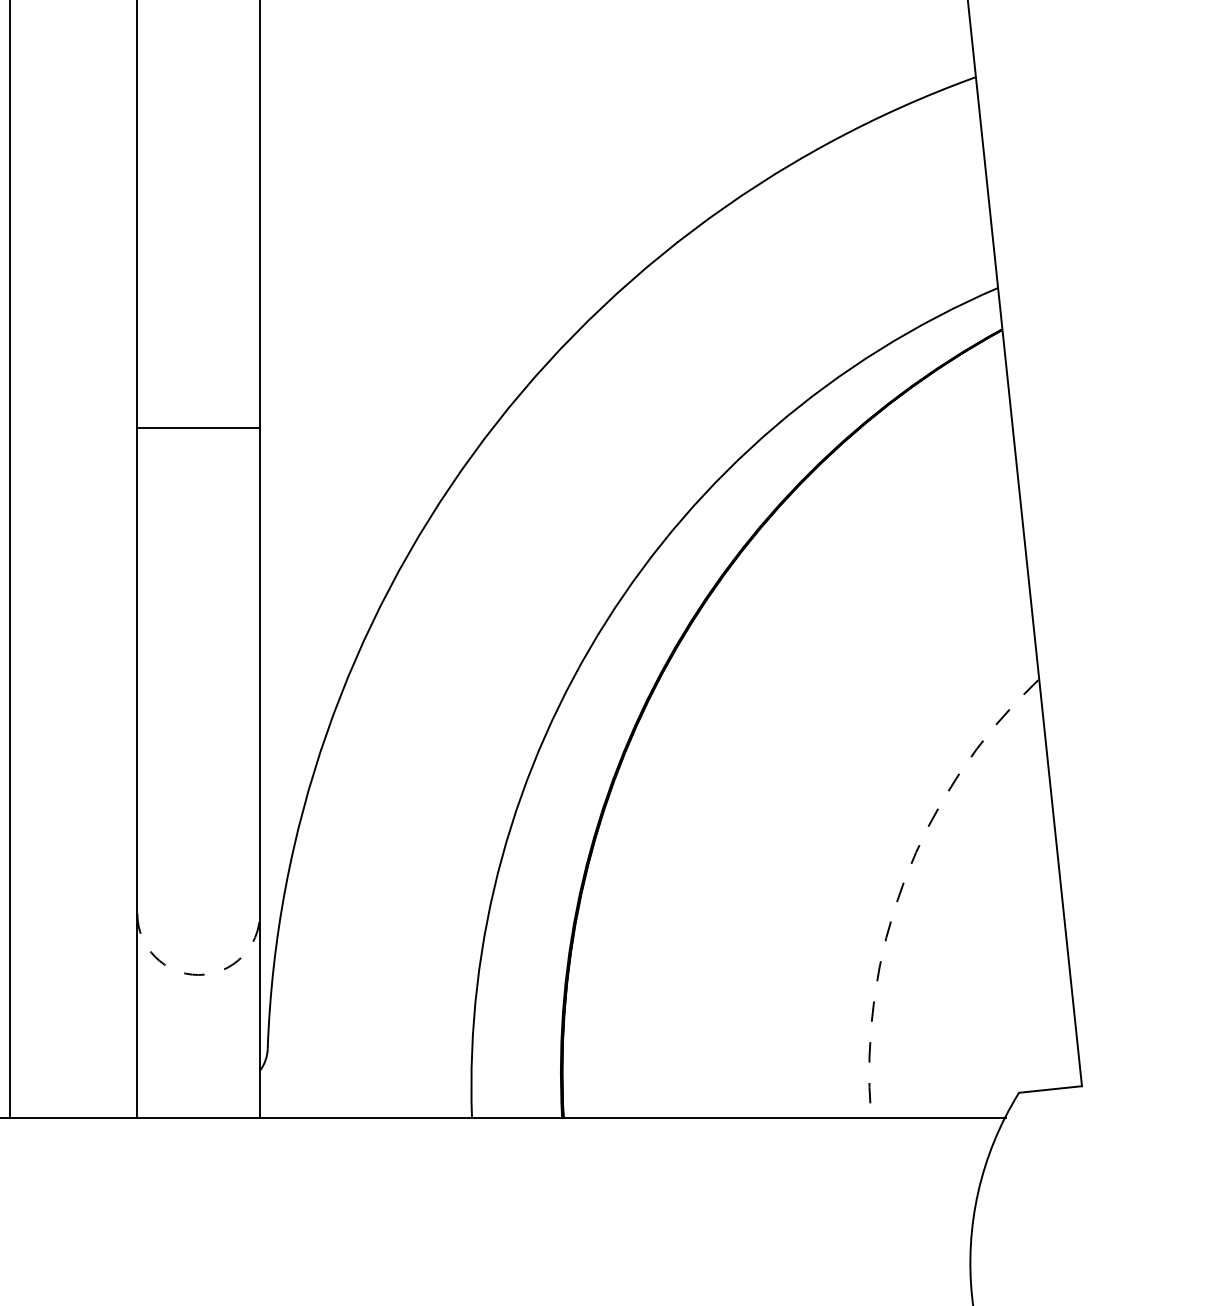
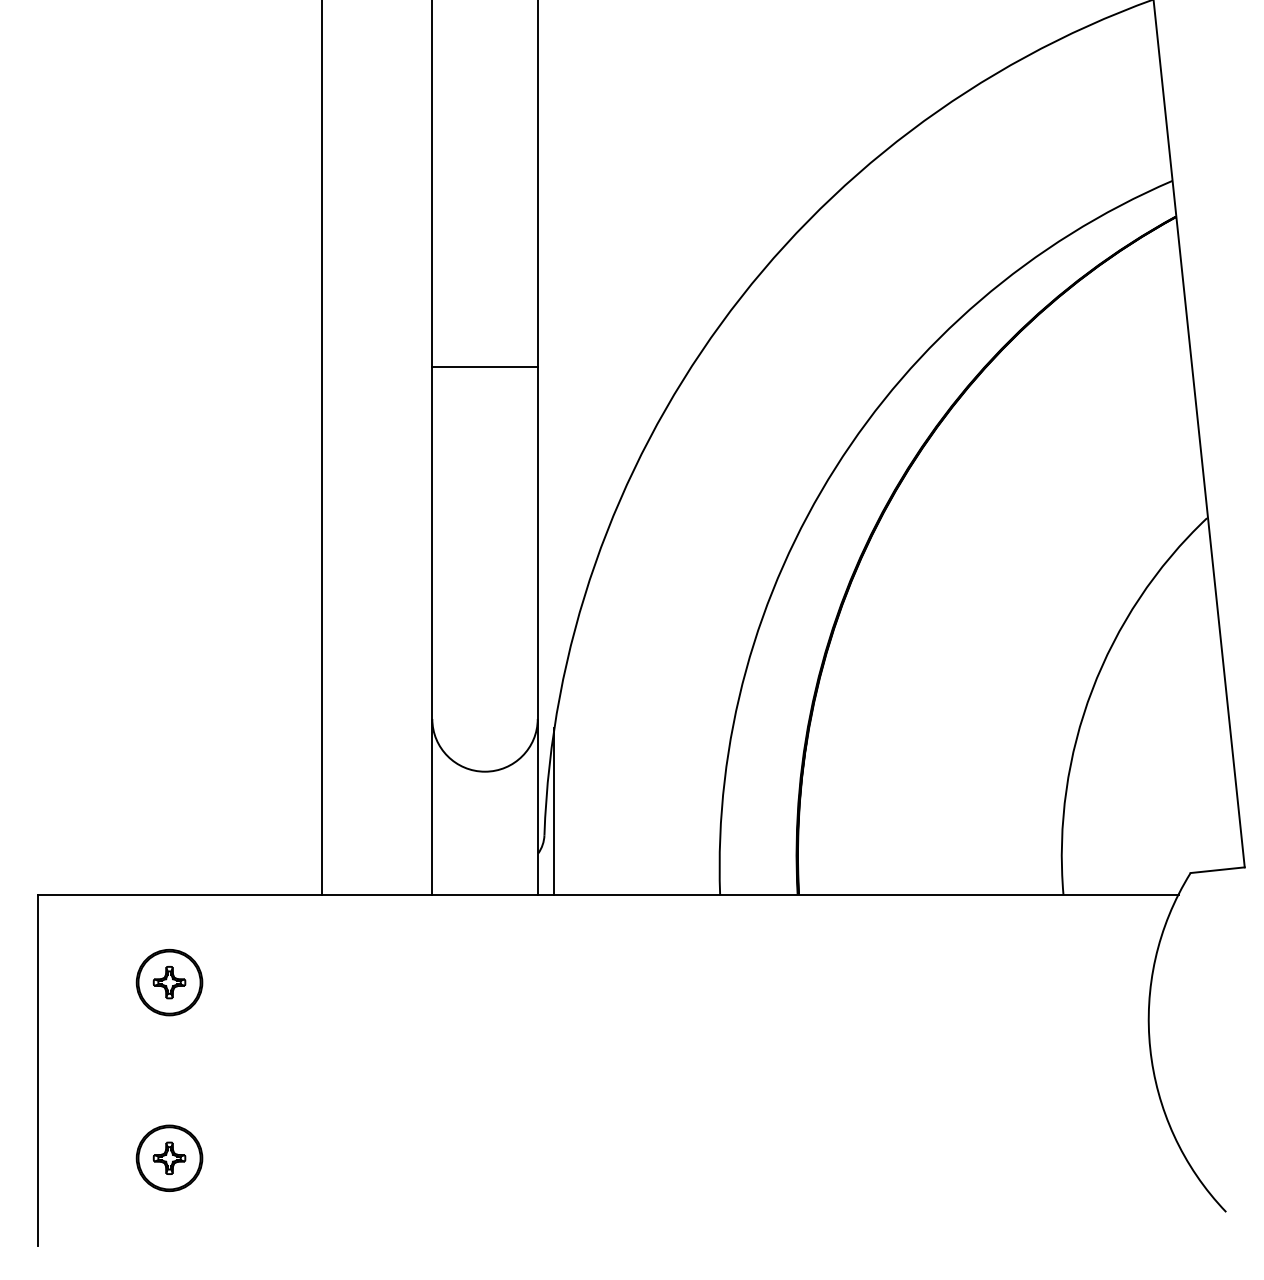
line: (198, 428) -> (484, 367), moved
arc: (904, 880) -> (1092, 690), dashed -> solid
arc: (199, 974) -> (485, 771), dashed -> solid
line: (279, 1021) -> (554, 811), added

